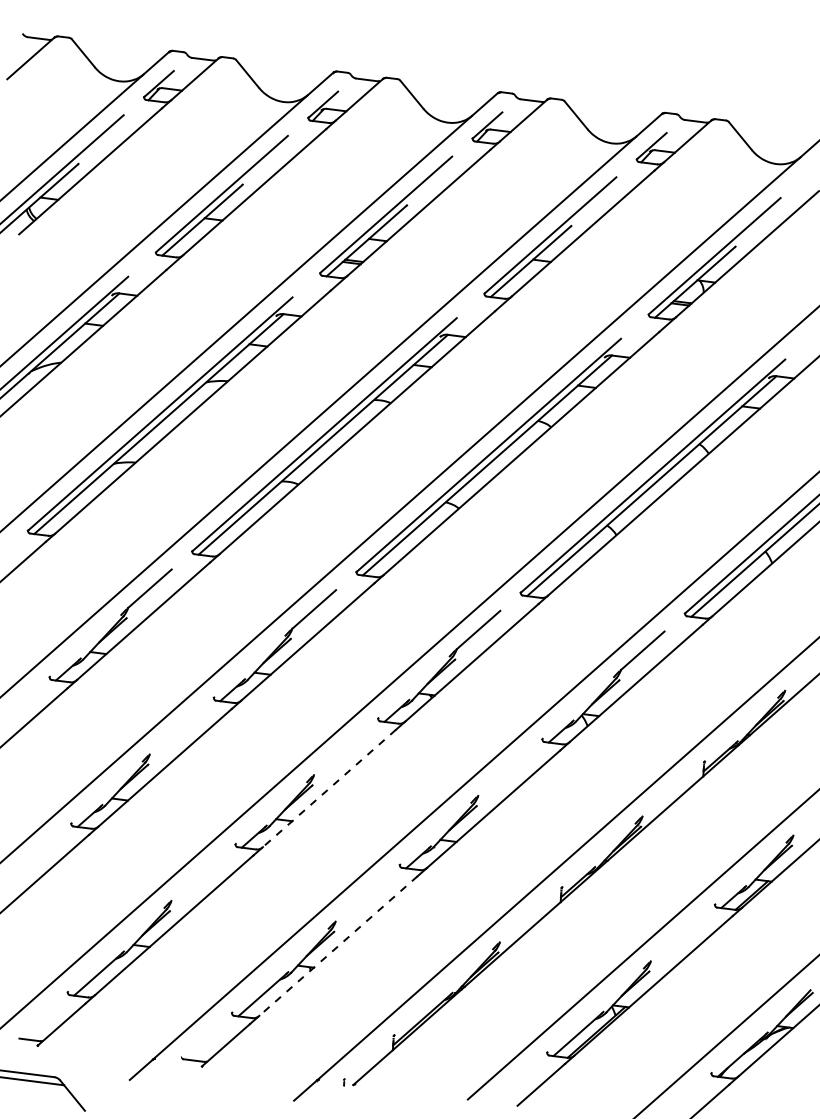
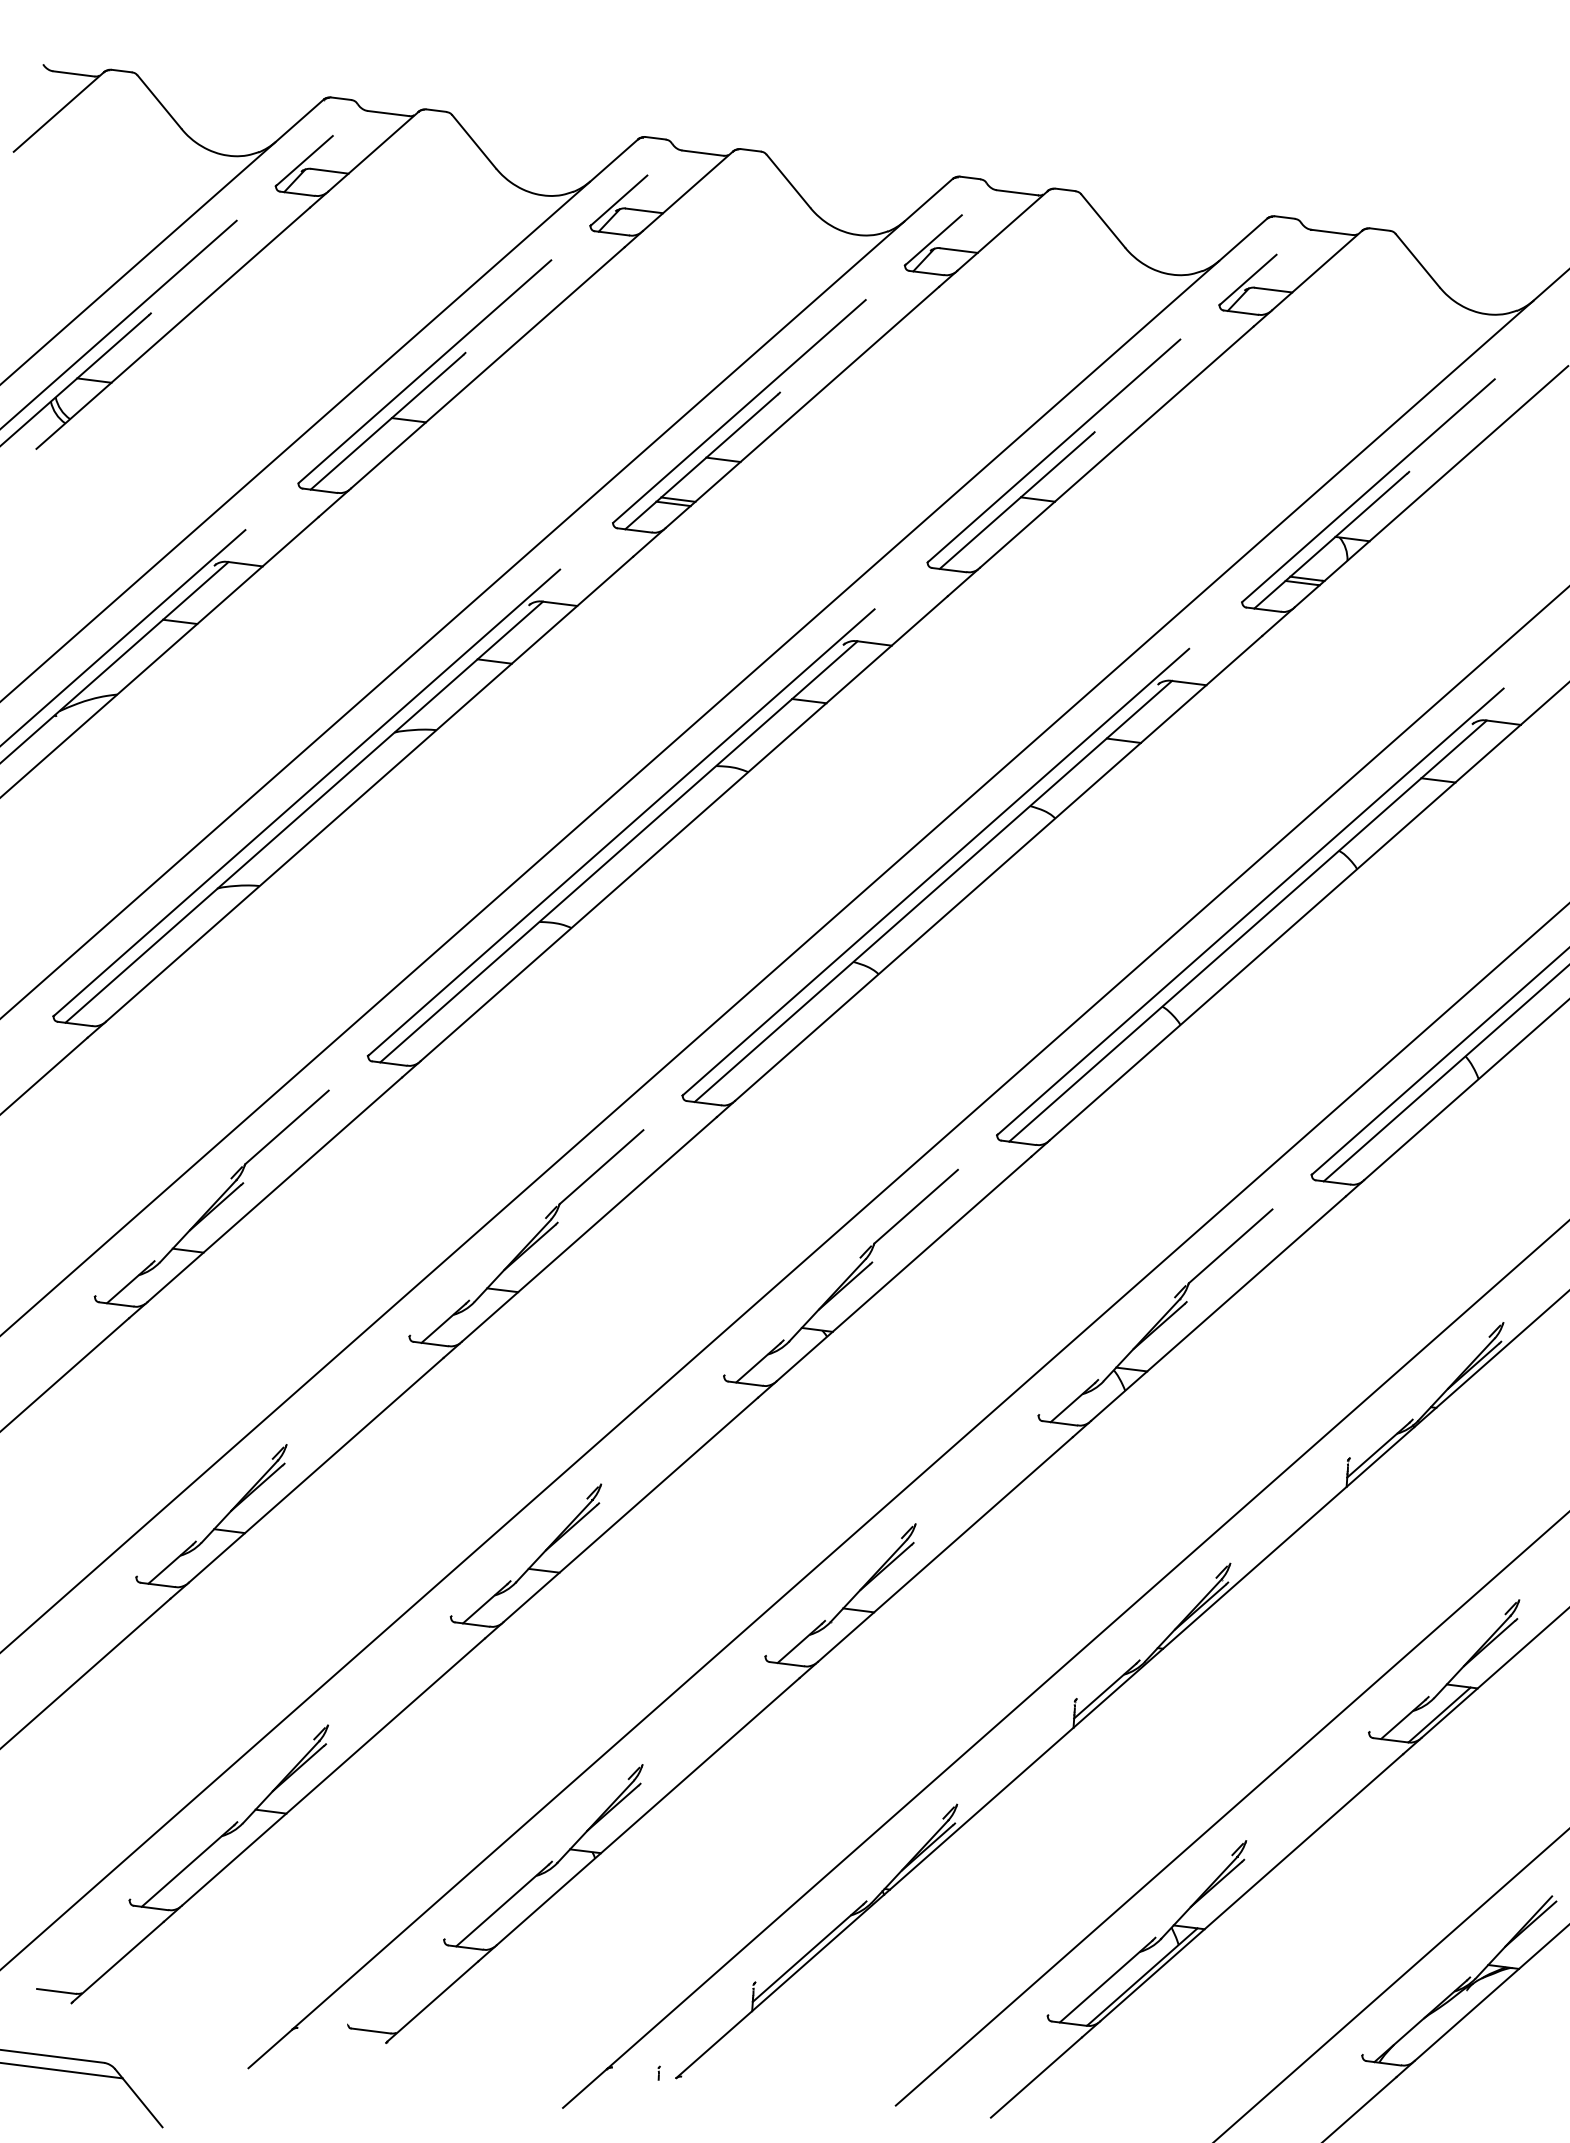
line: (329, 788) -> (630, 1510), dashed -> solid
line: (338, 946) -> (648, 1812), dashed -> solid

